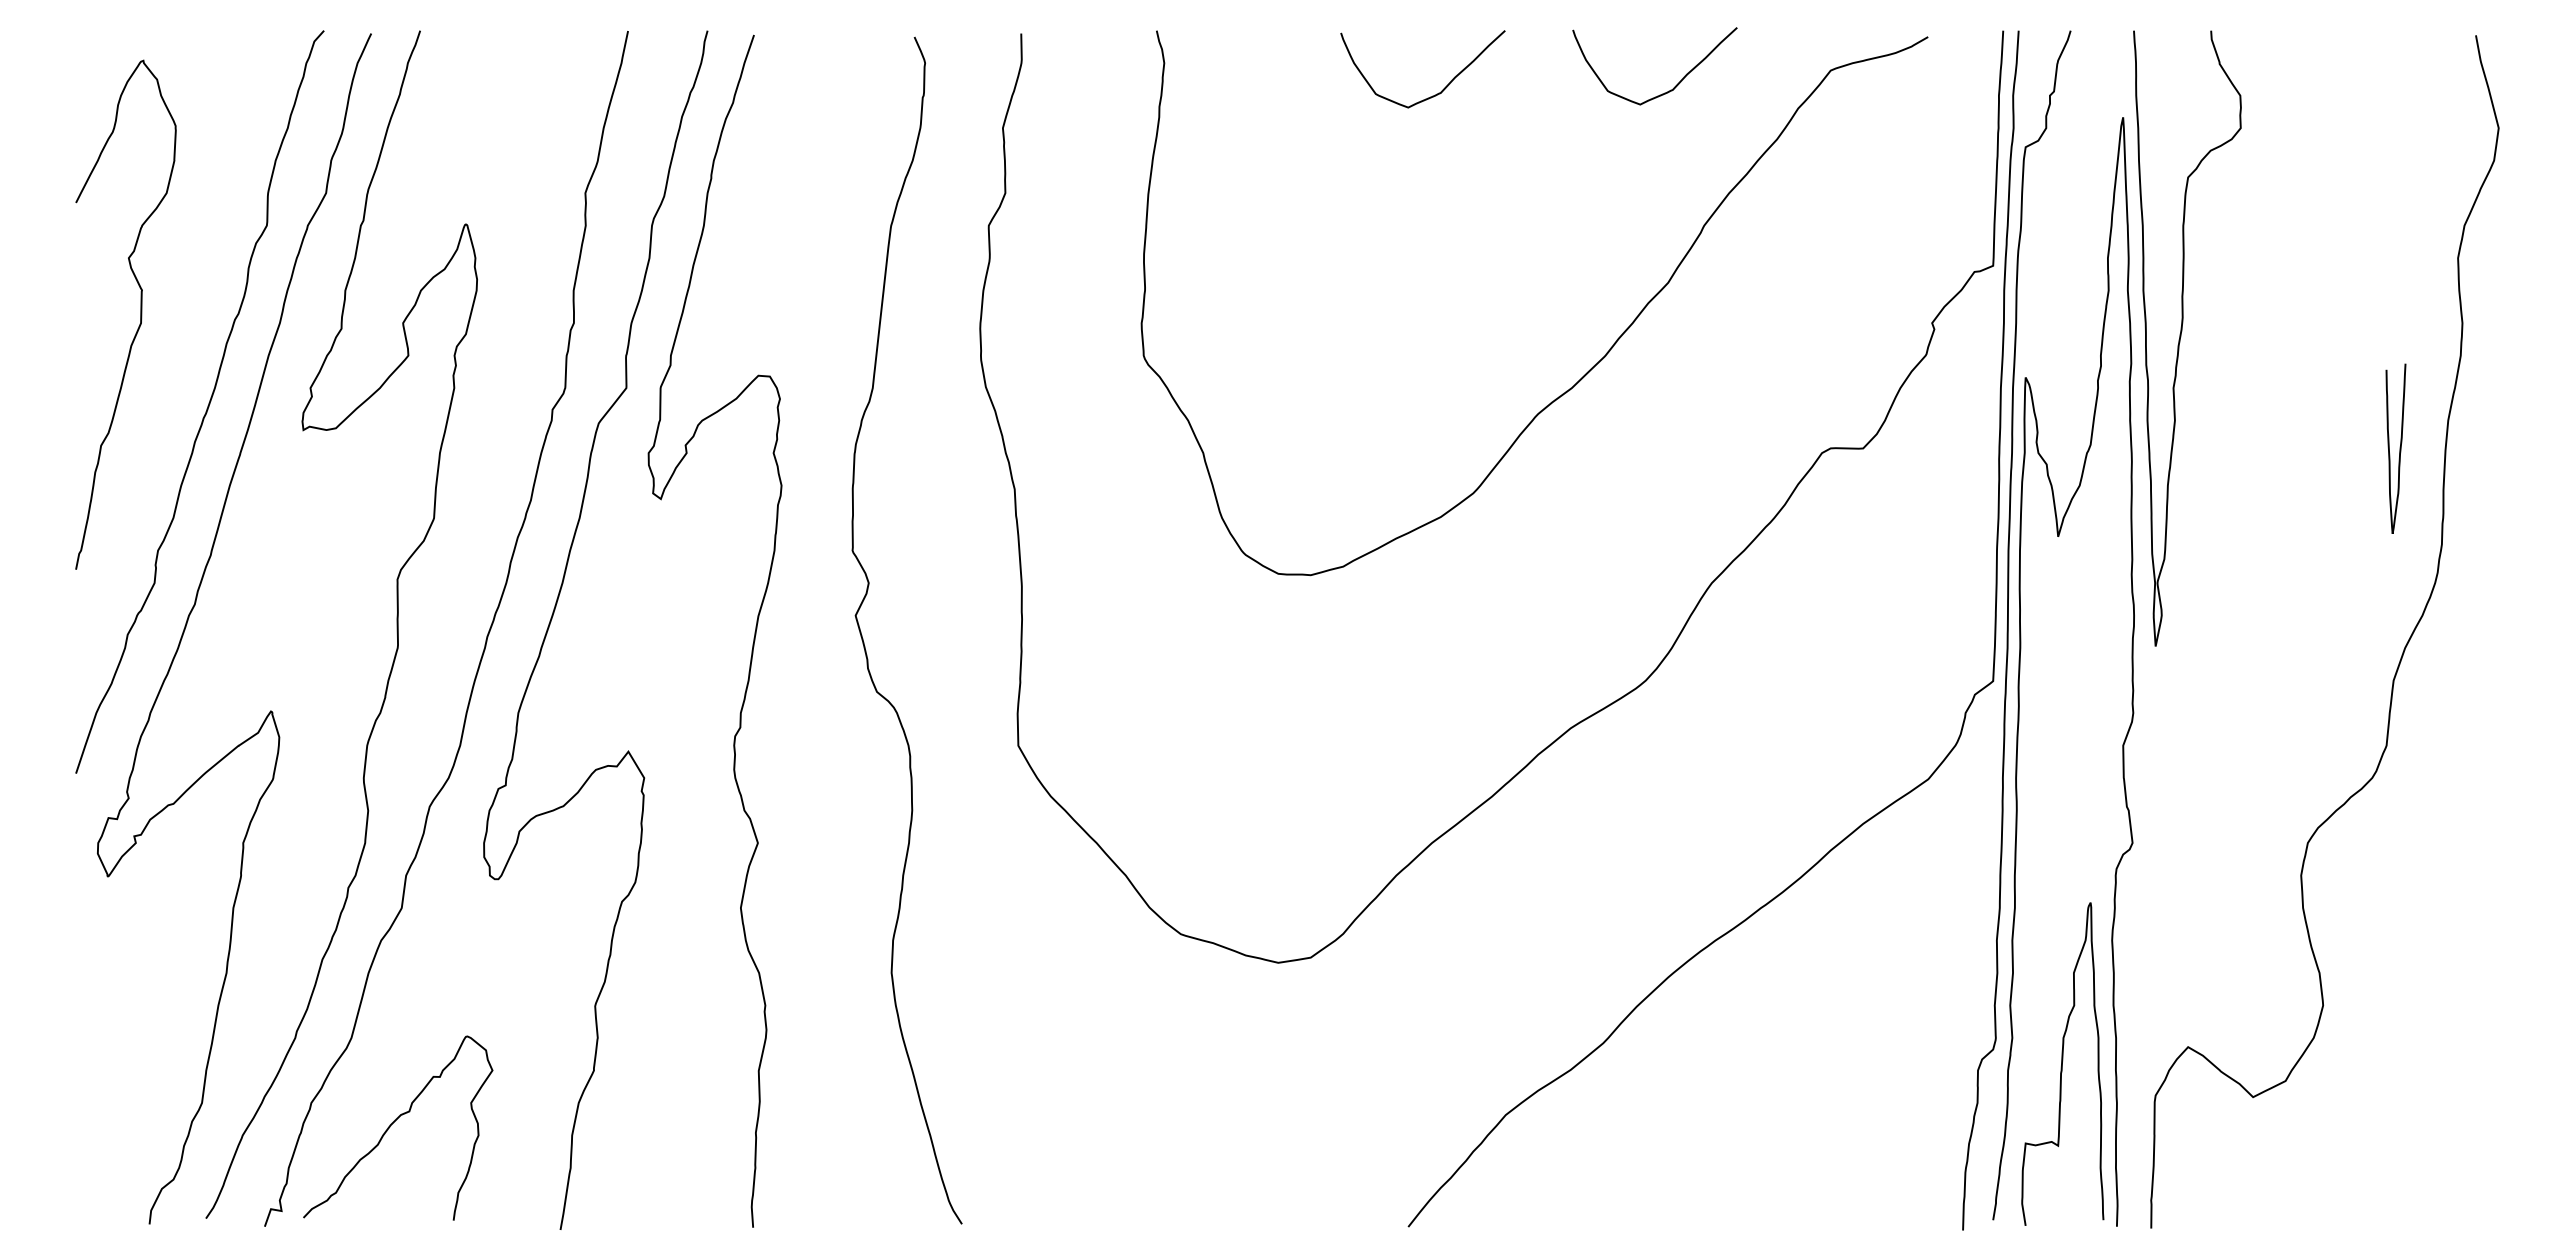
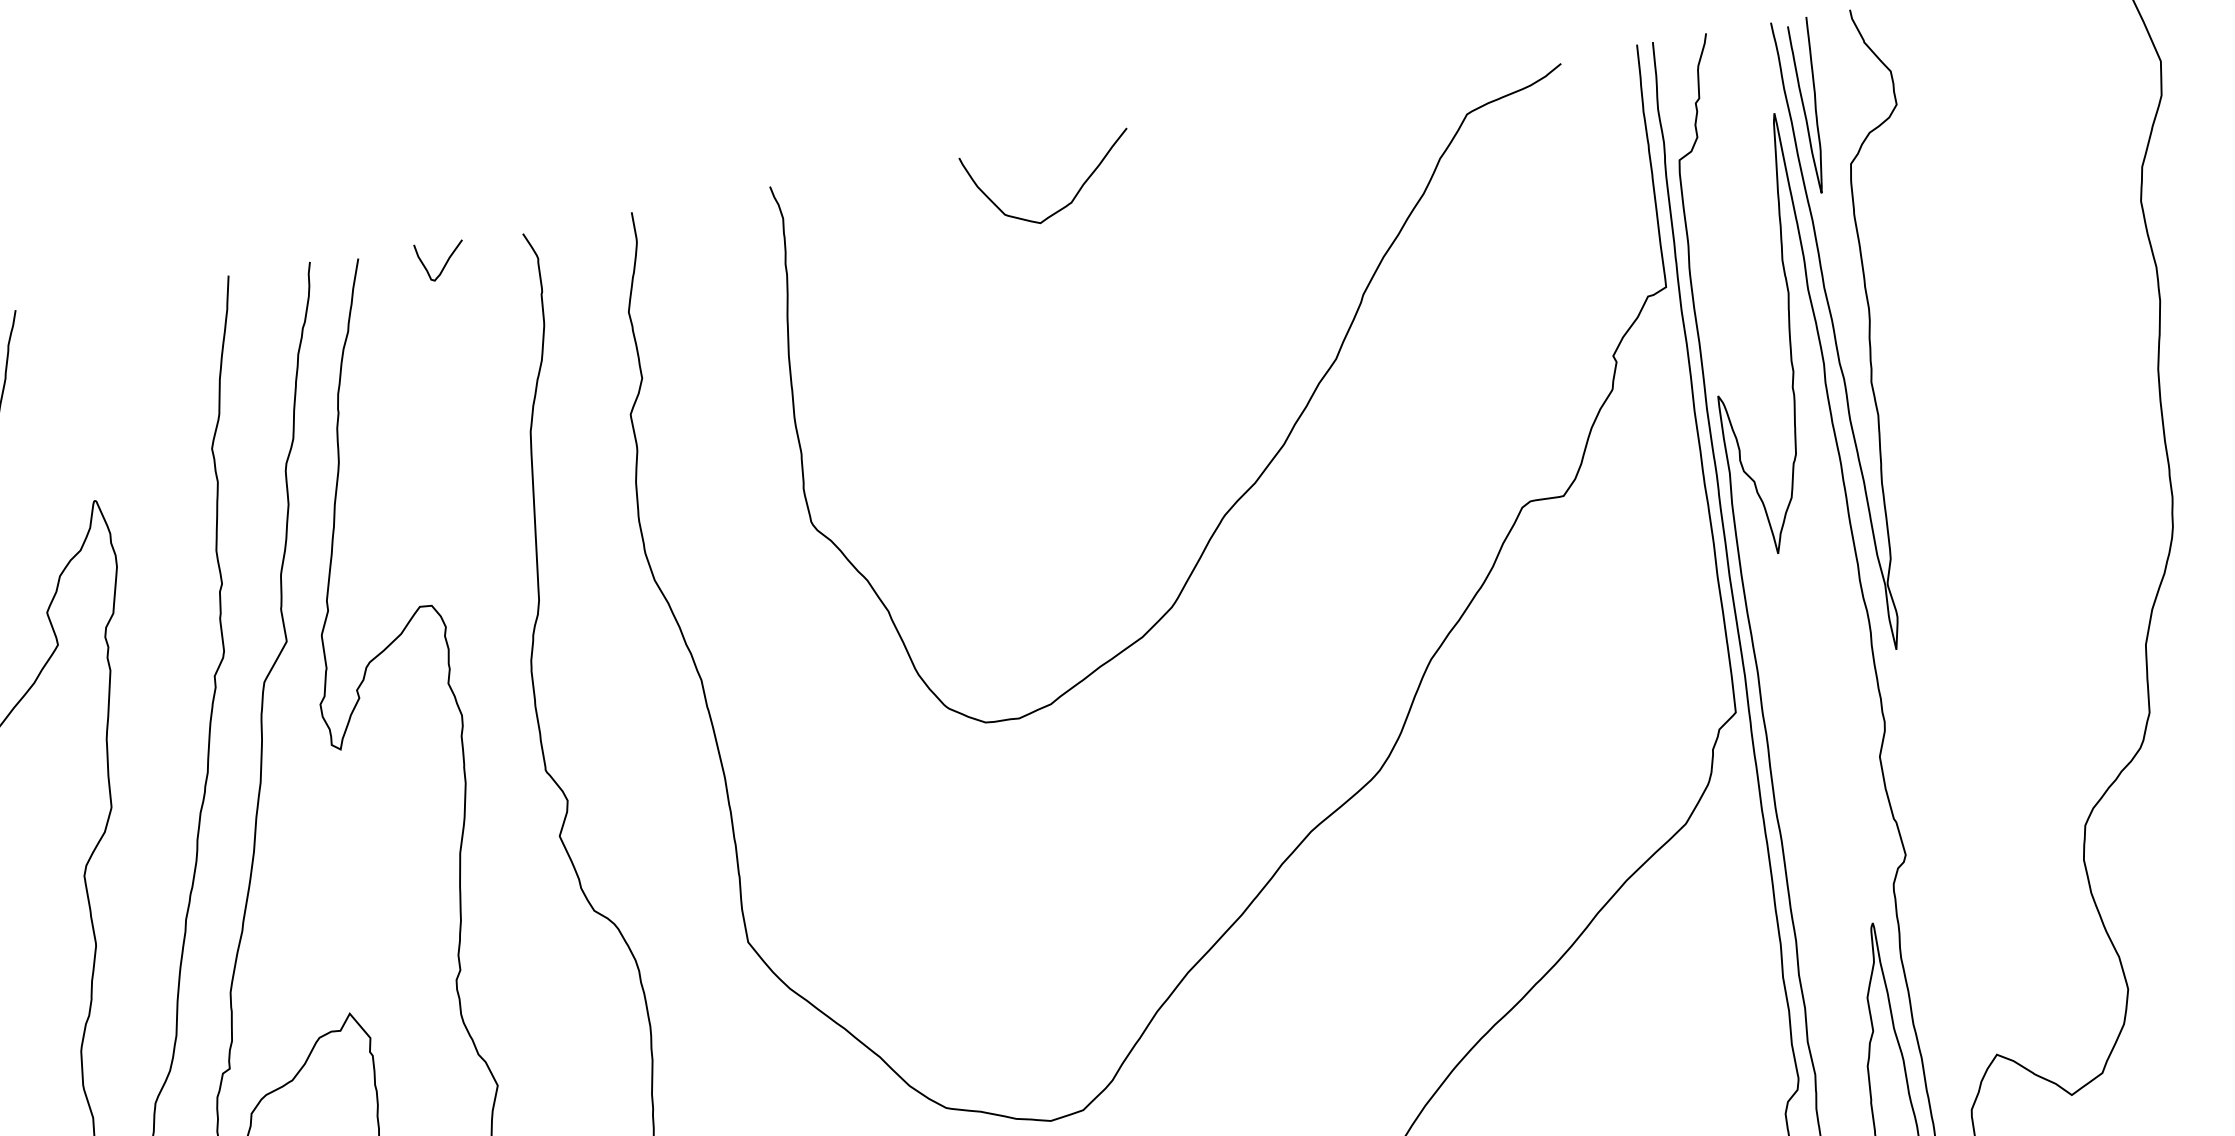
curve: (836, 52) -> (445, 262), added
curve: (1664, 92) -> (1300, 164), removed
curve: (2399, 448) -> (1814, 104), moved

